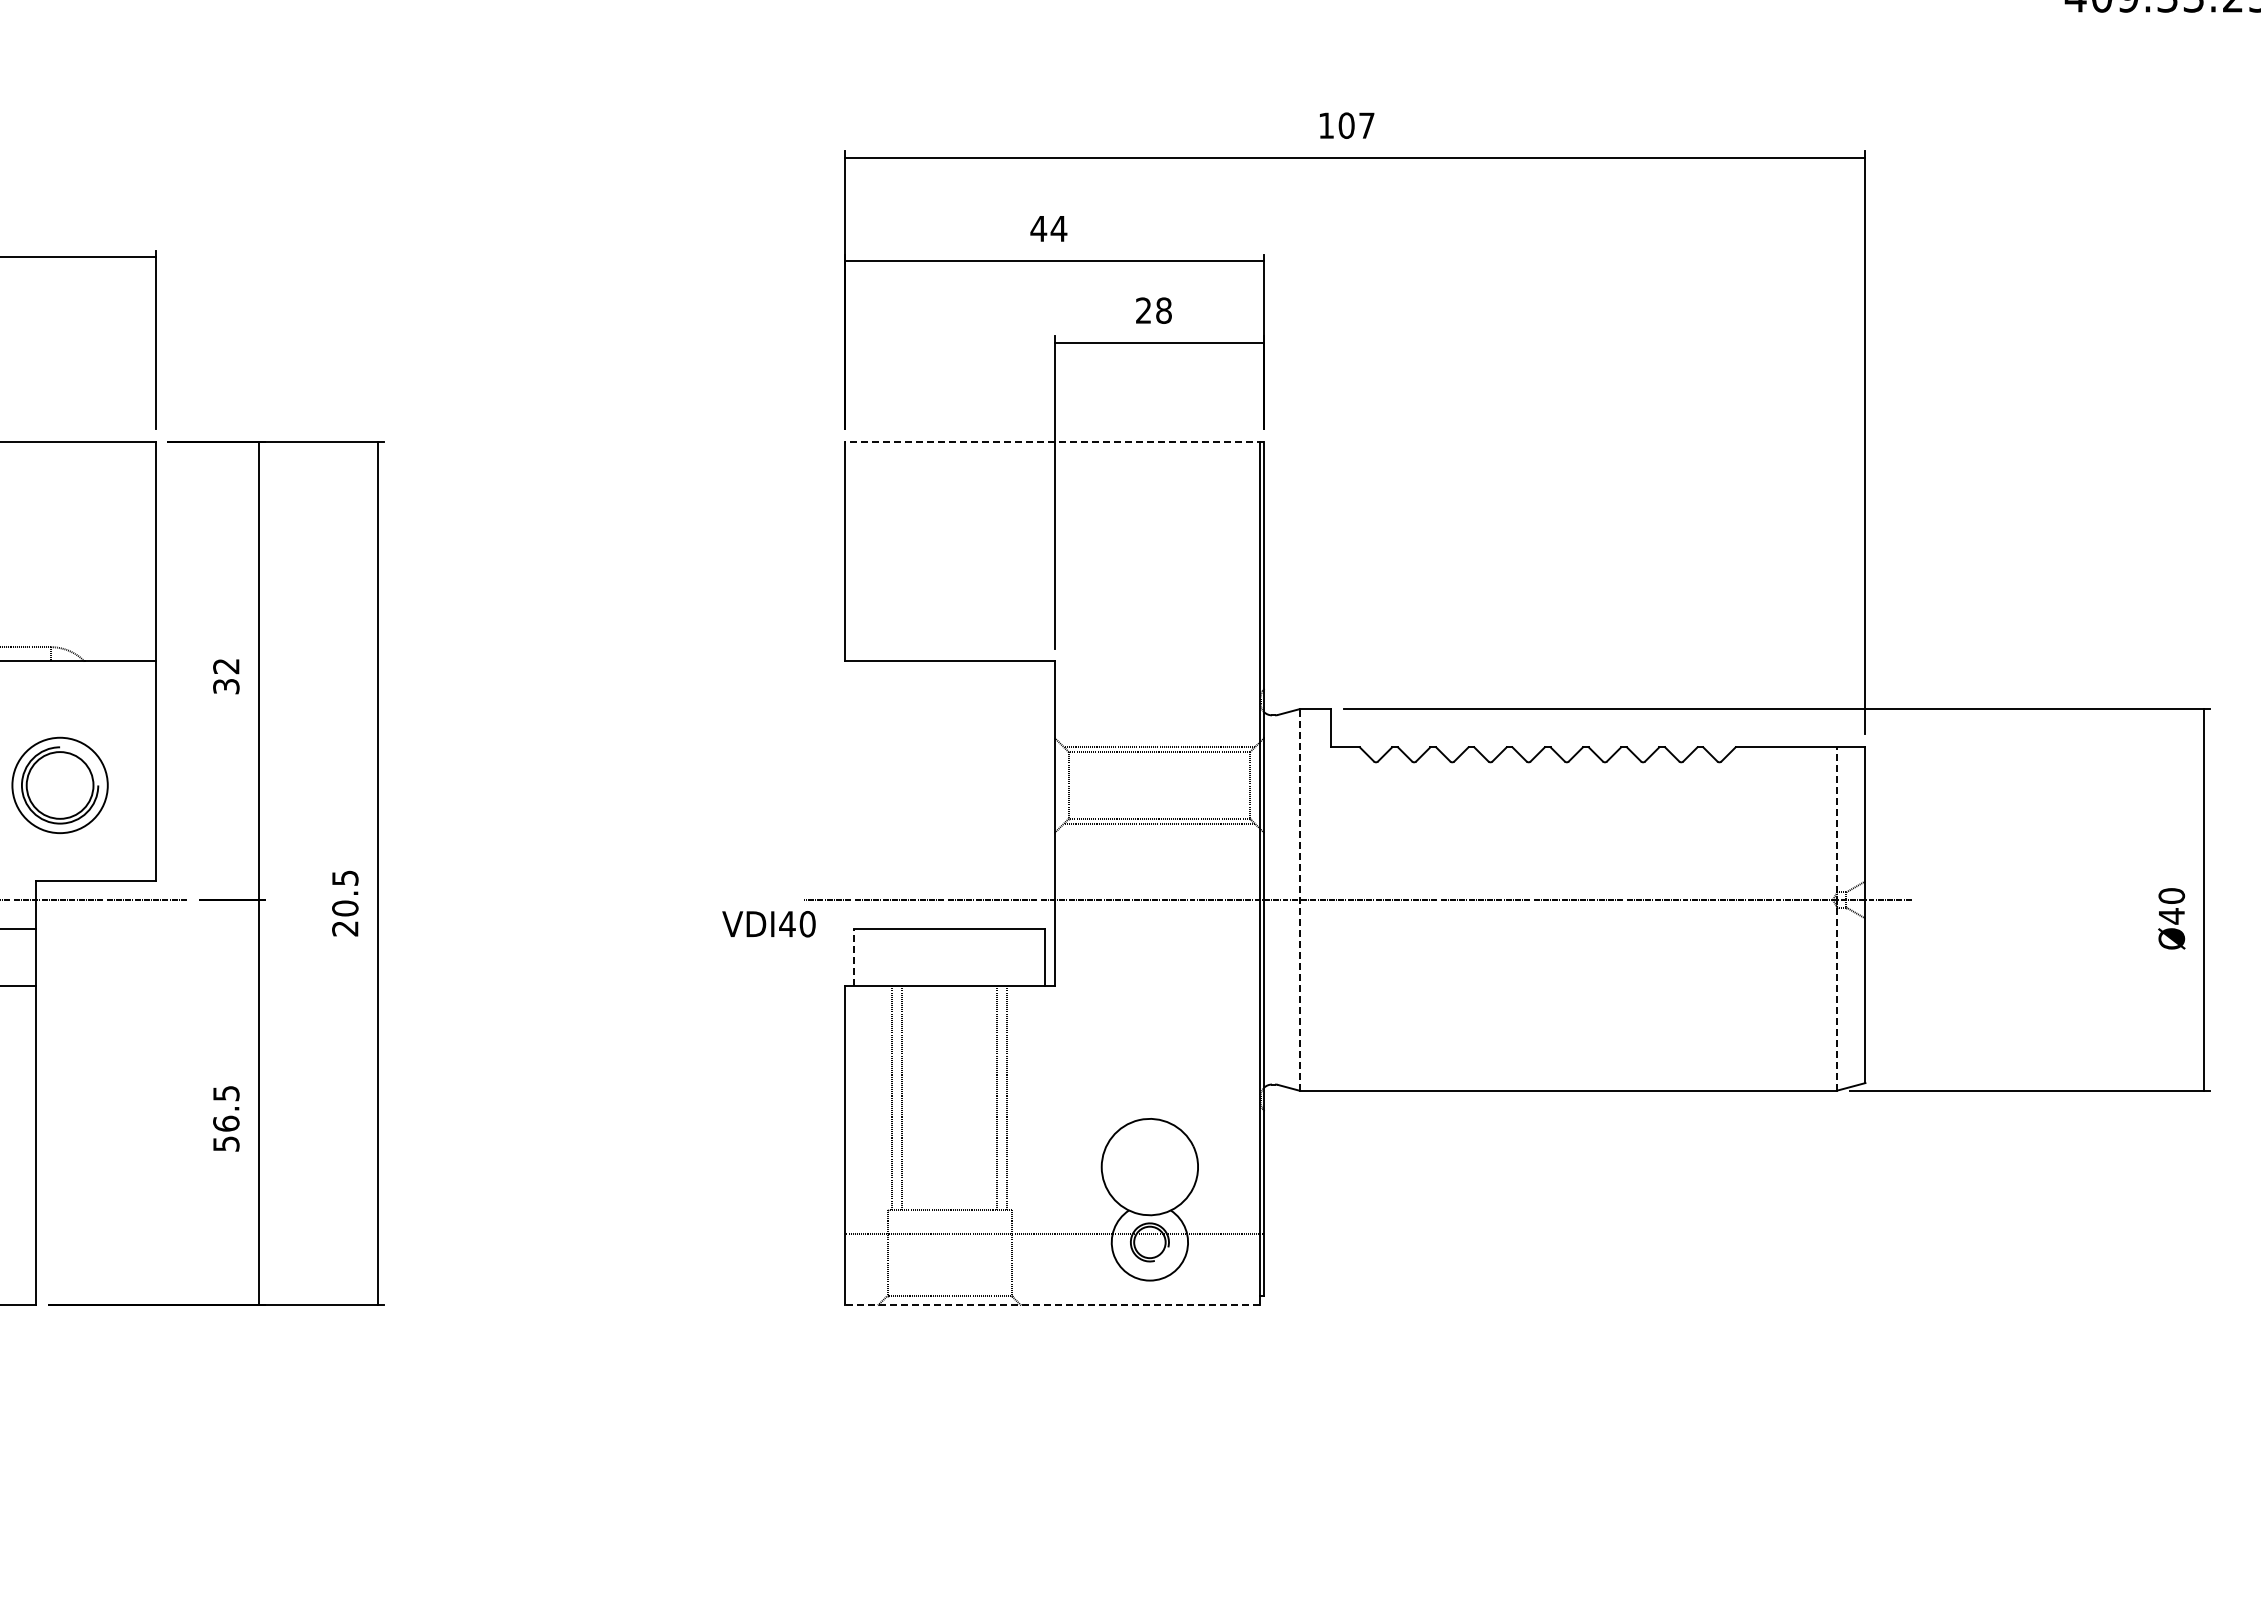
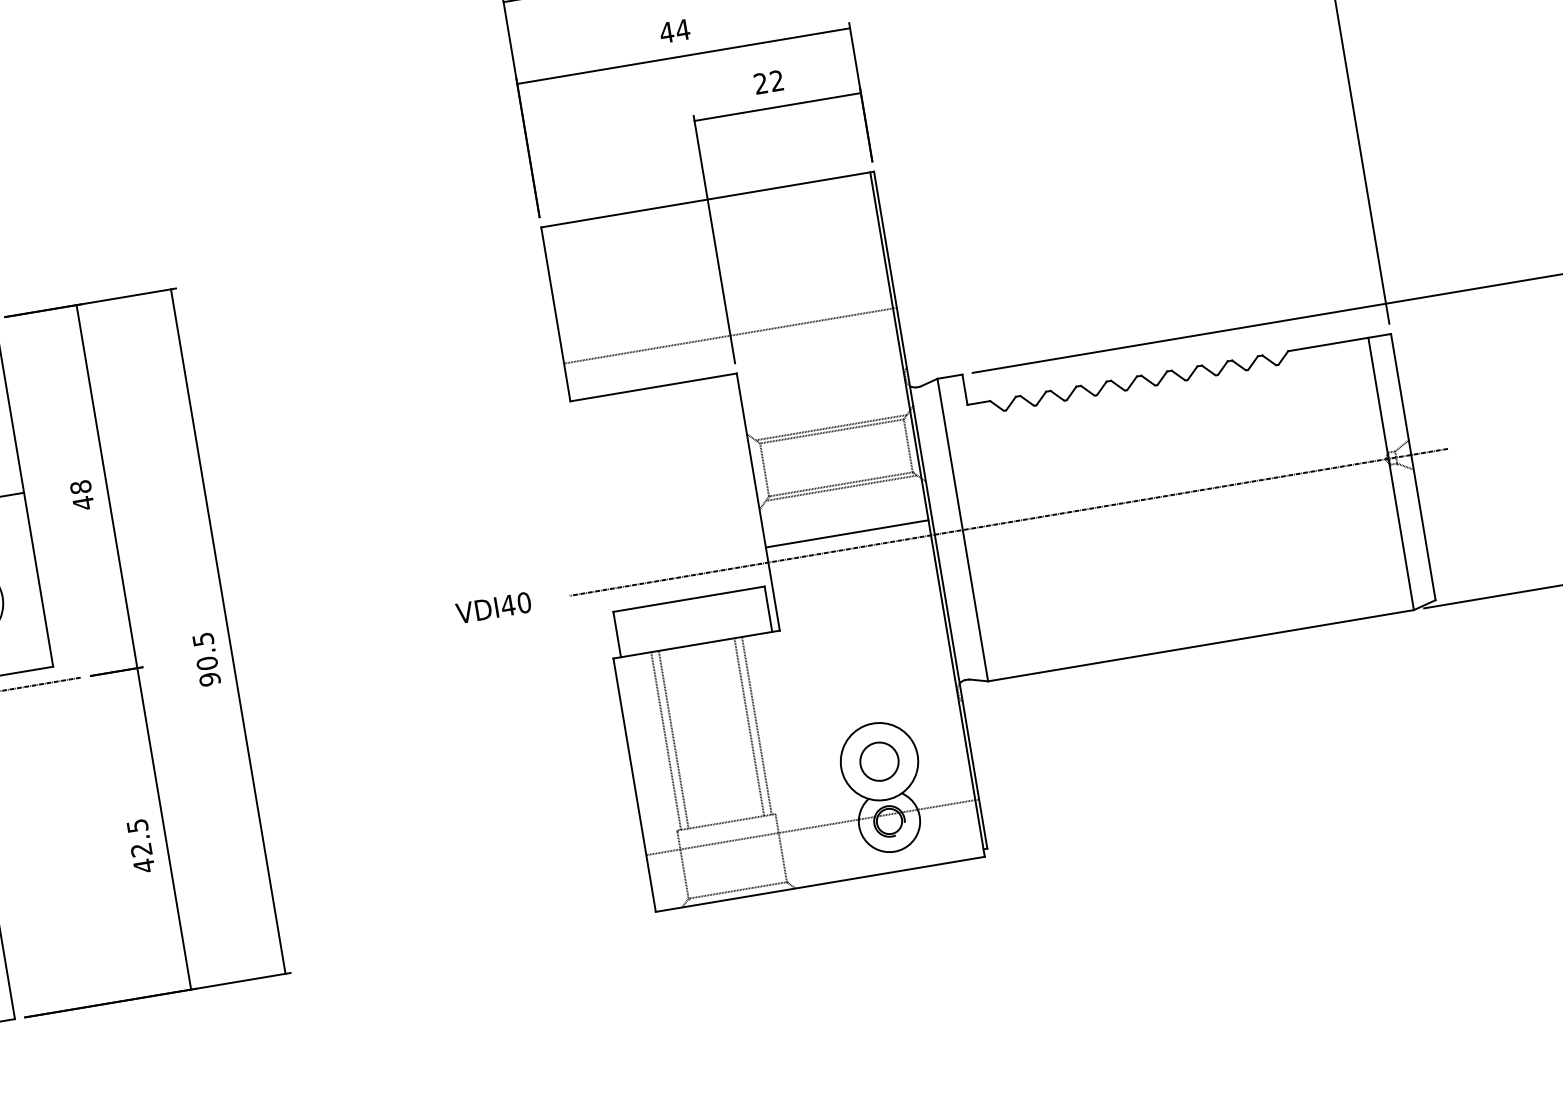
text: (1163, 310) -> (776, 80), 28 -> 22
line: (1054, 442) -> (707, 199), dashed -> solid
line: (1054, 613) -> (730, 335), added
text: (226, 676) -> (82, 495), 32 -> 48
line: (1156, 880) -> (846, 533), added
line: (1299, 899) -> (962, 529), dashed -> solid
line: (1836, 919) -> (1390, 474), dashed -> solid
text: (768, 924) -> (493, 608), moved
text: (345, 928) -> (210, 679), 20.5 -> 90.5
line: (854, 957) -> (617, 634), dashed -> solid
text: (226, 1133) -> (142, 857), 56.5 -> 42.5
circle: (1149, 1166) -> (879, 761), added
line: (1051, 1305) -> (819, 884), dashed -> solid

